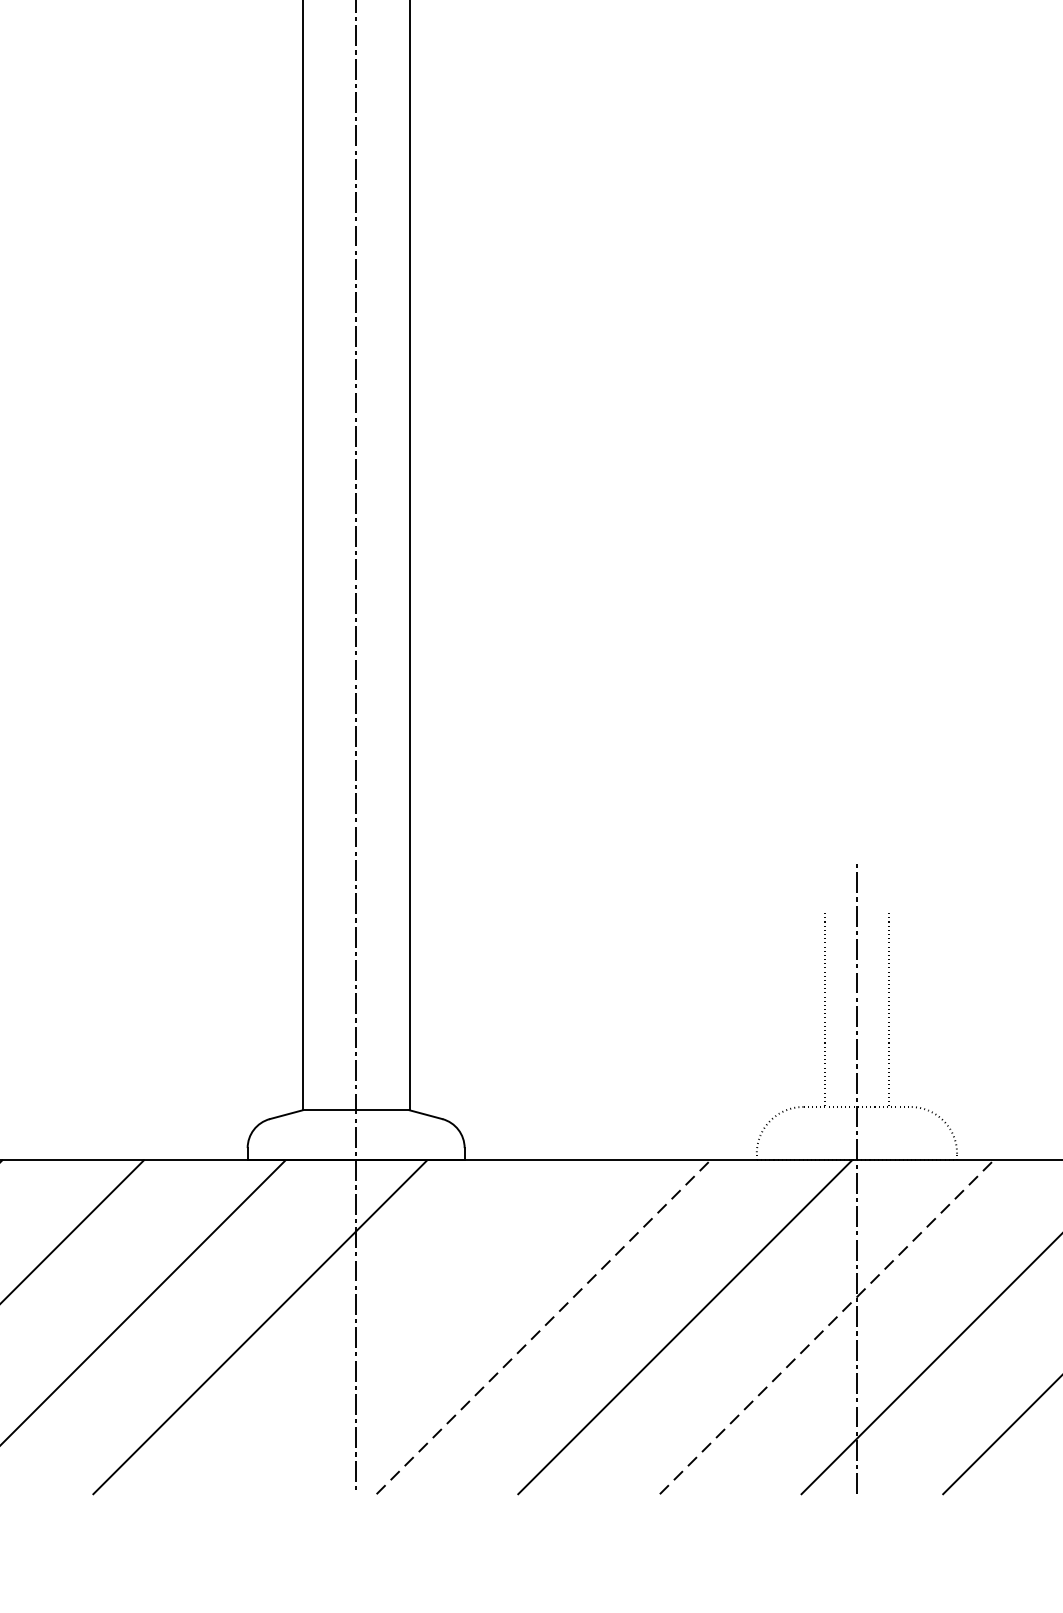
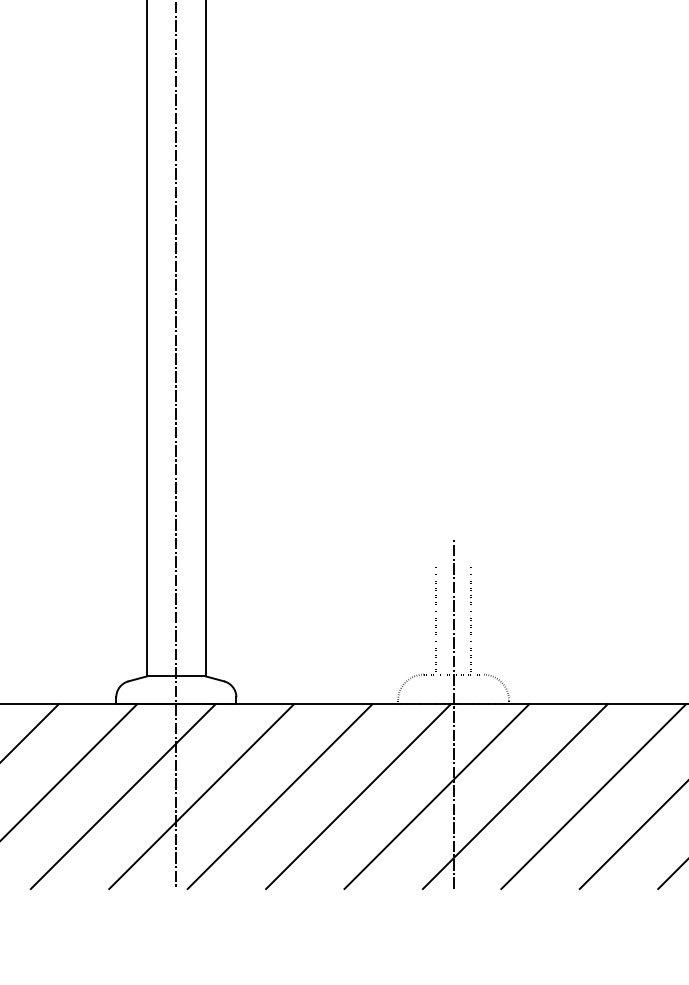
line: (401, 1327) -> (201, 796), added
line: (544, 1327) -> (280, 796), dashed -> solid
line: (826, 1327) -> (436, 796), dashed -> solid

